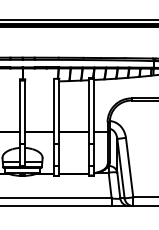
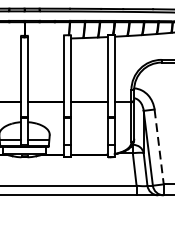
line: (129, 167) -> (159, 146), solid -> dashed

